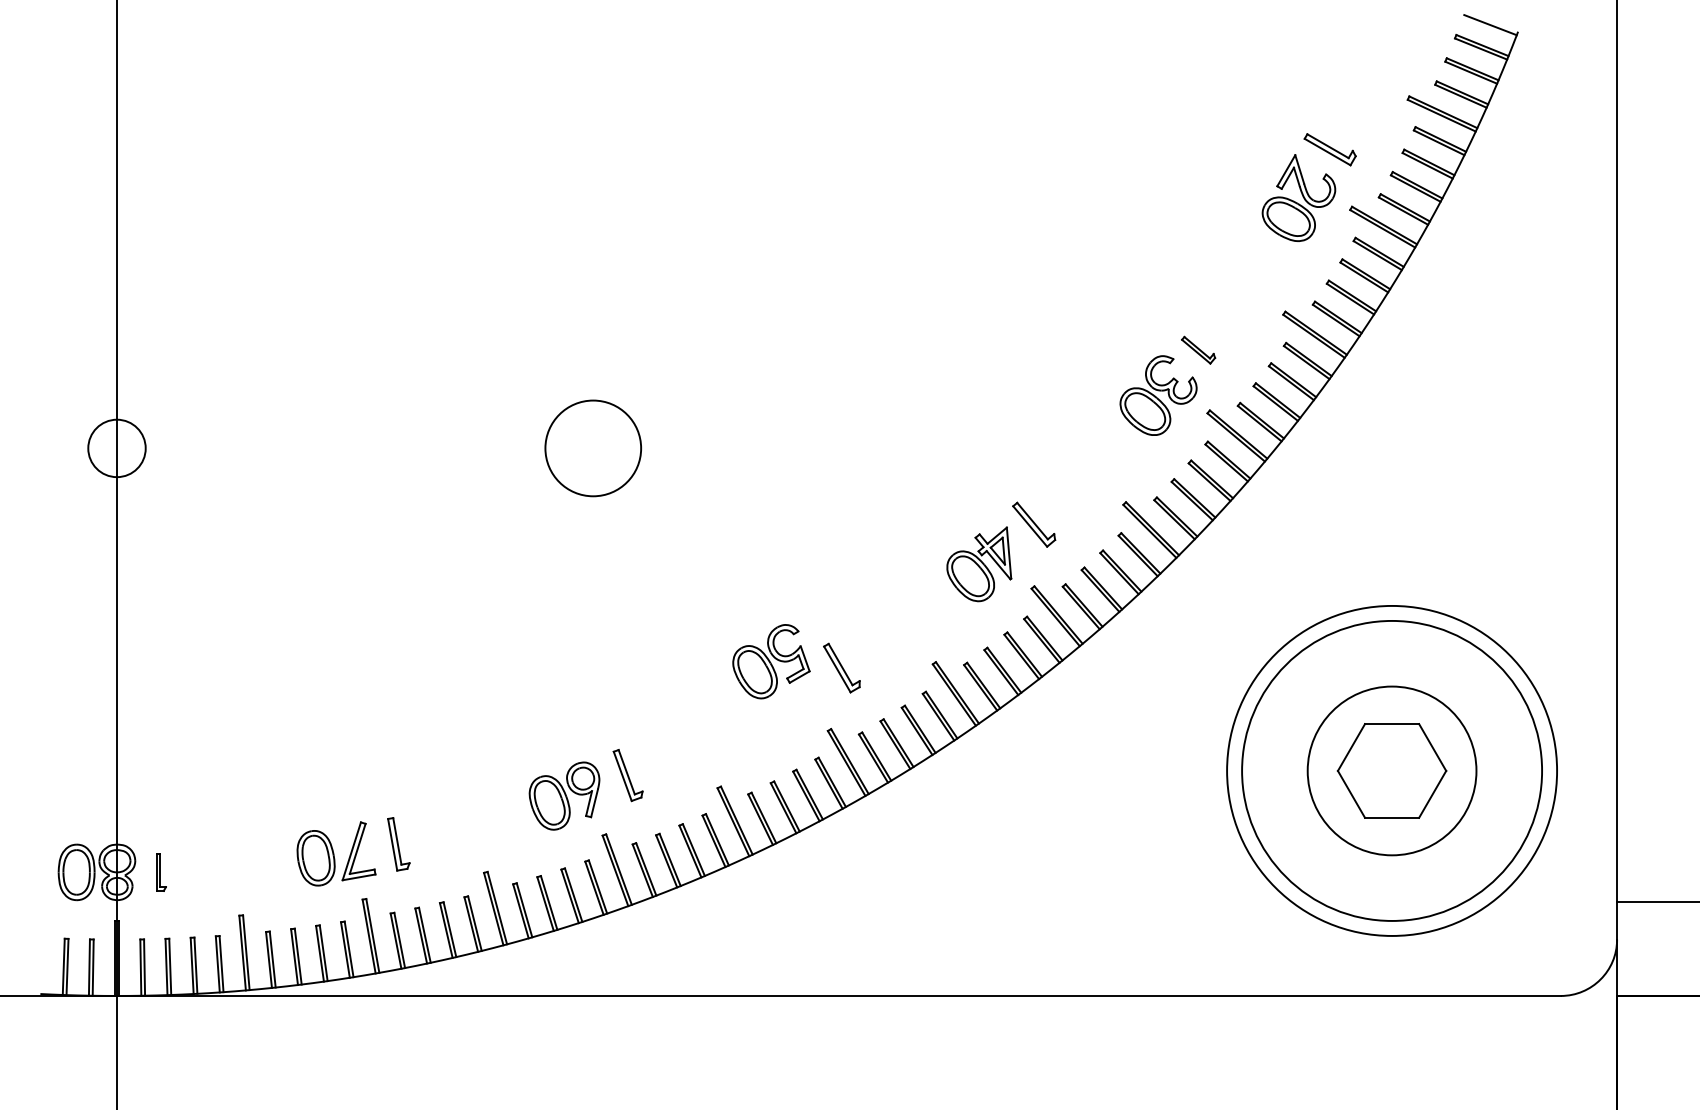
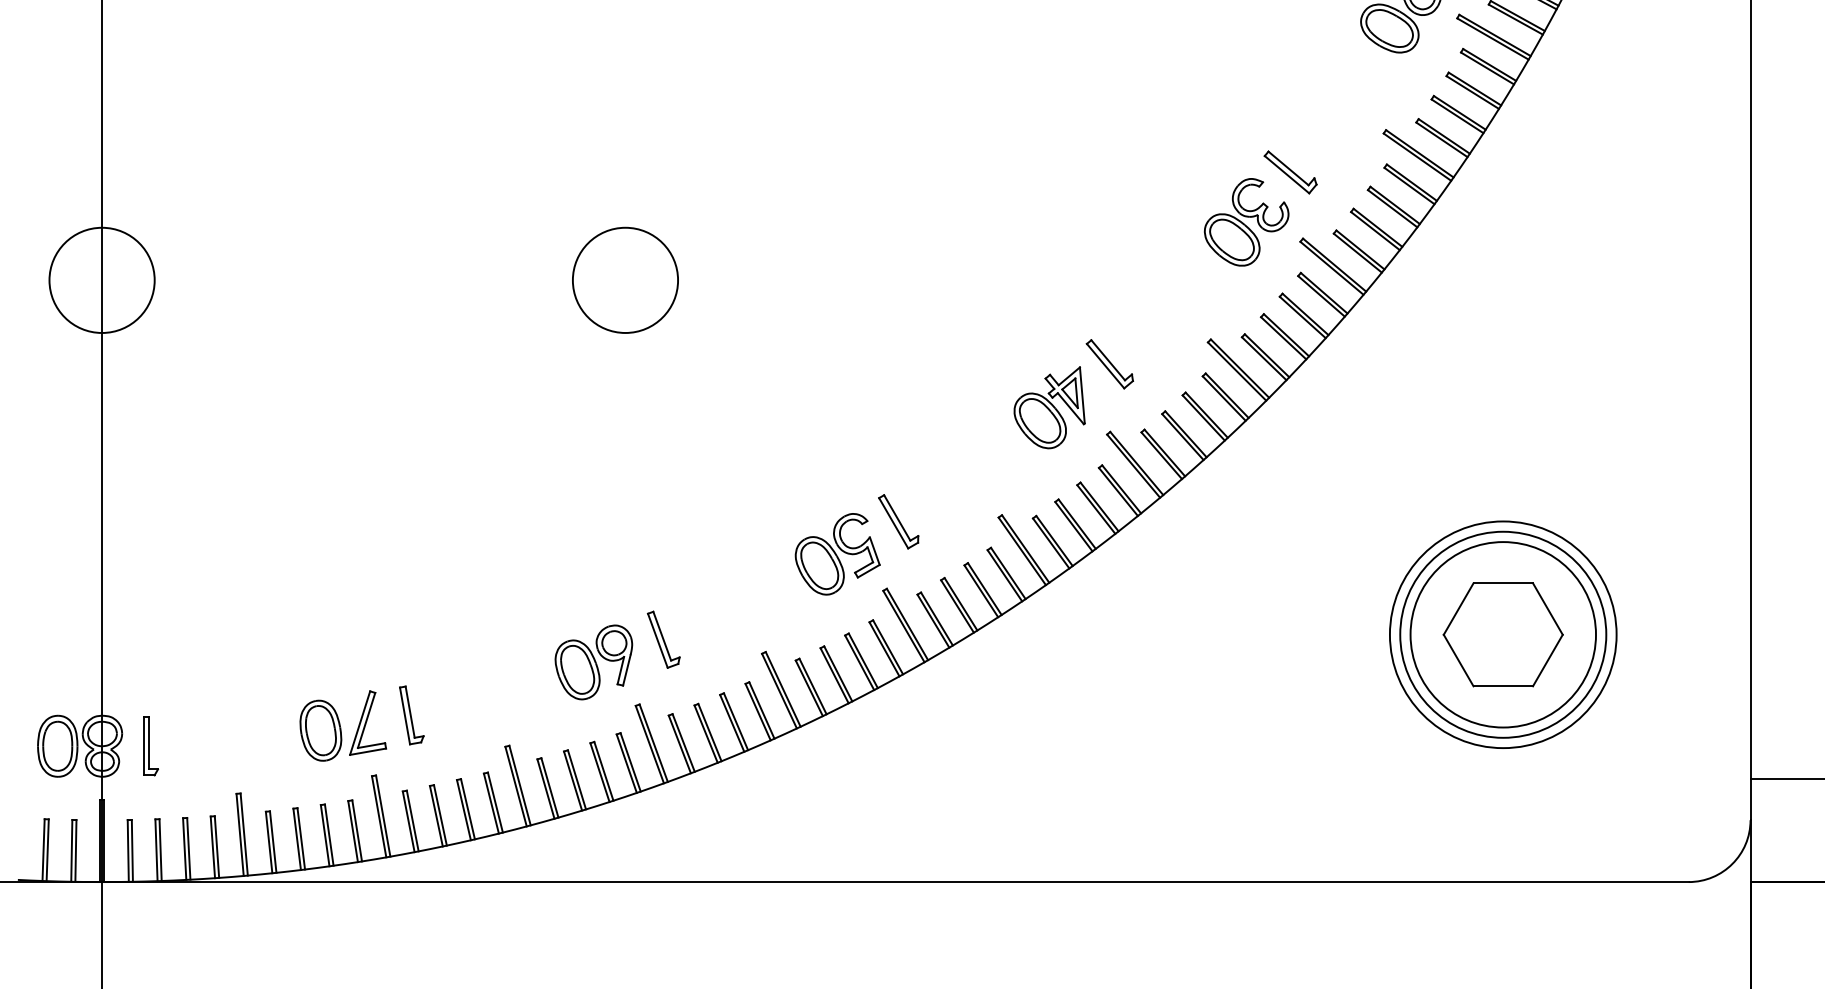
part: (1198, 350) -> (1290, 172), size x1.43
circle: (116, 448) -> (101, 280), size x1.67
part: (771, 661) -> (837, 554), moved
circle: (1391, 770) -> (1502, 634), size x0.62
circle: (1391, 770) -> (1502, 634), size x0.62
part: (161, 872) -> (150, 746), size x1.43

